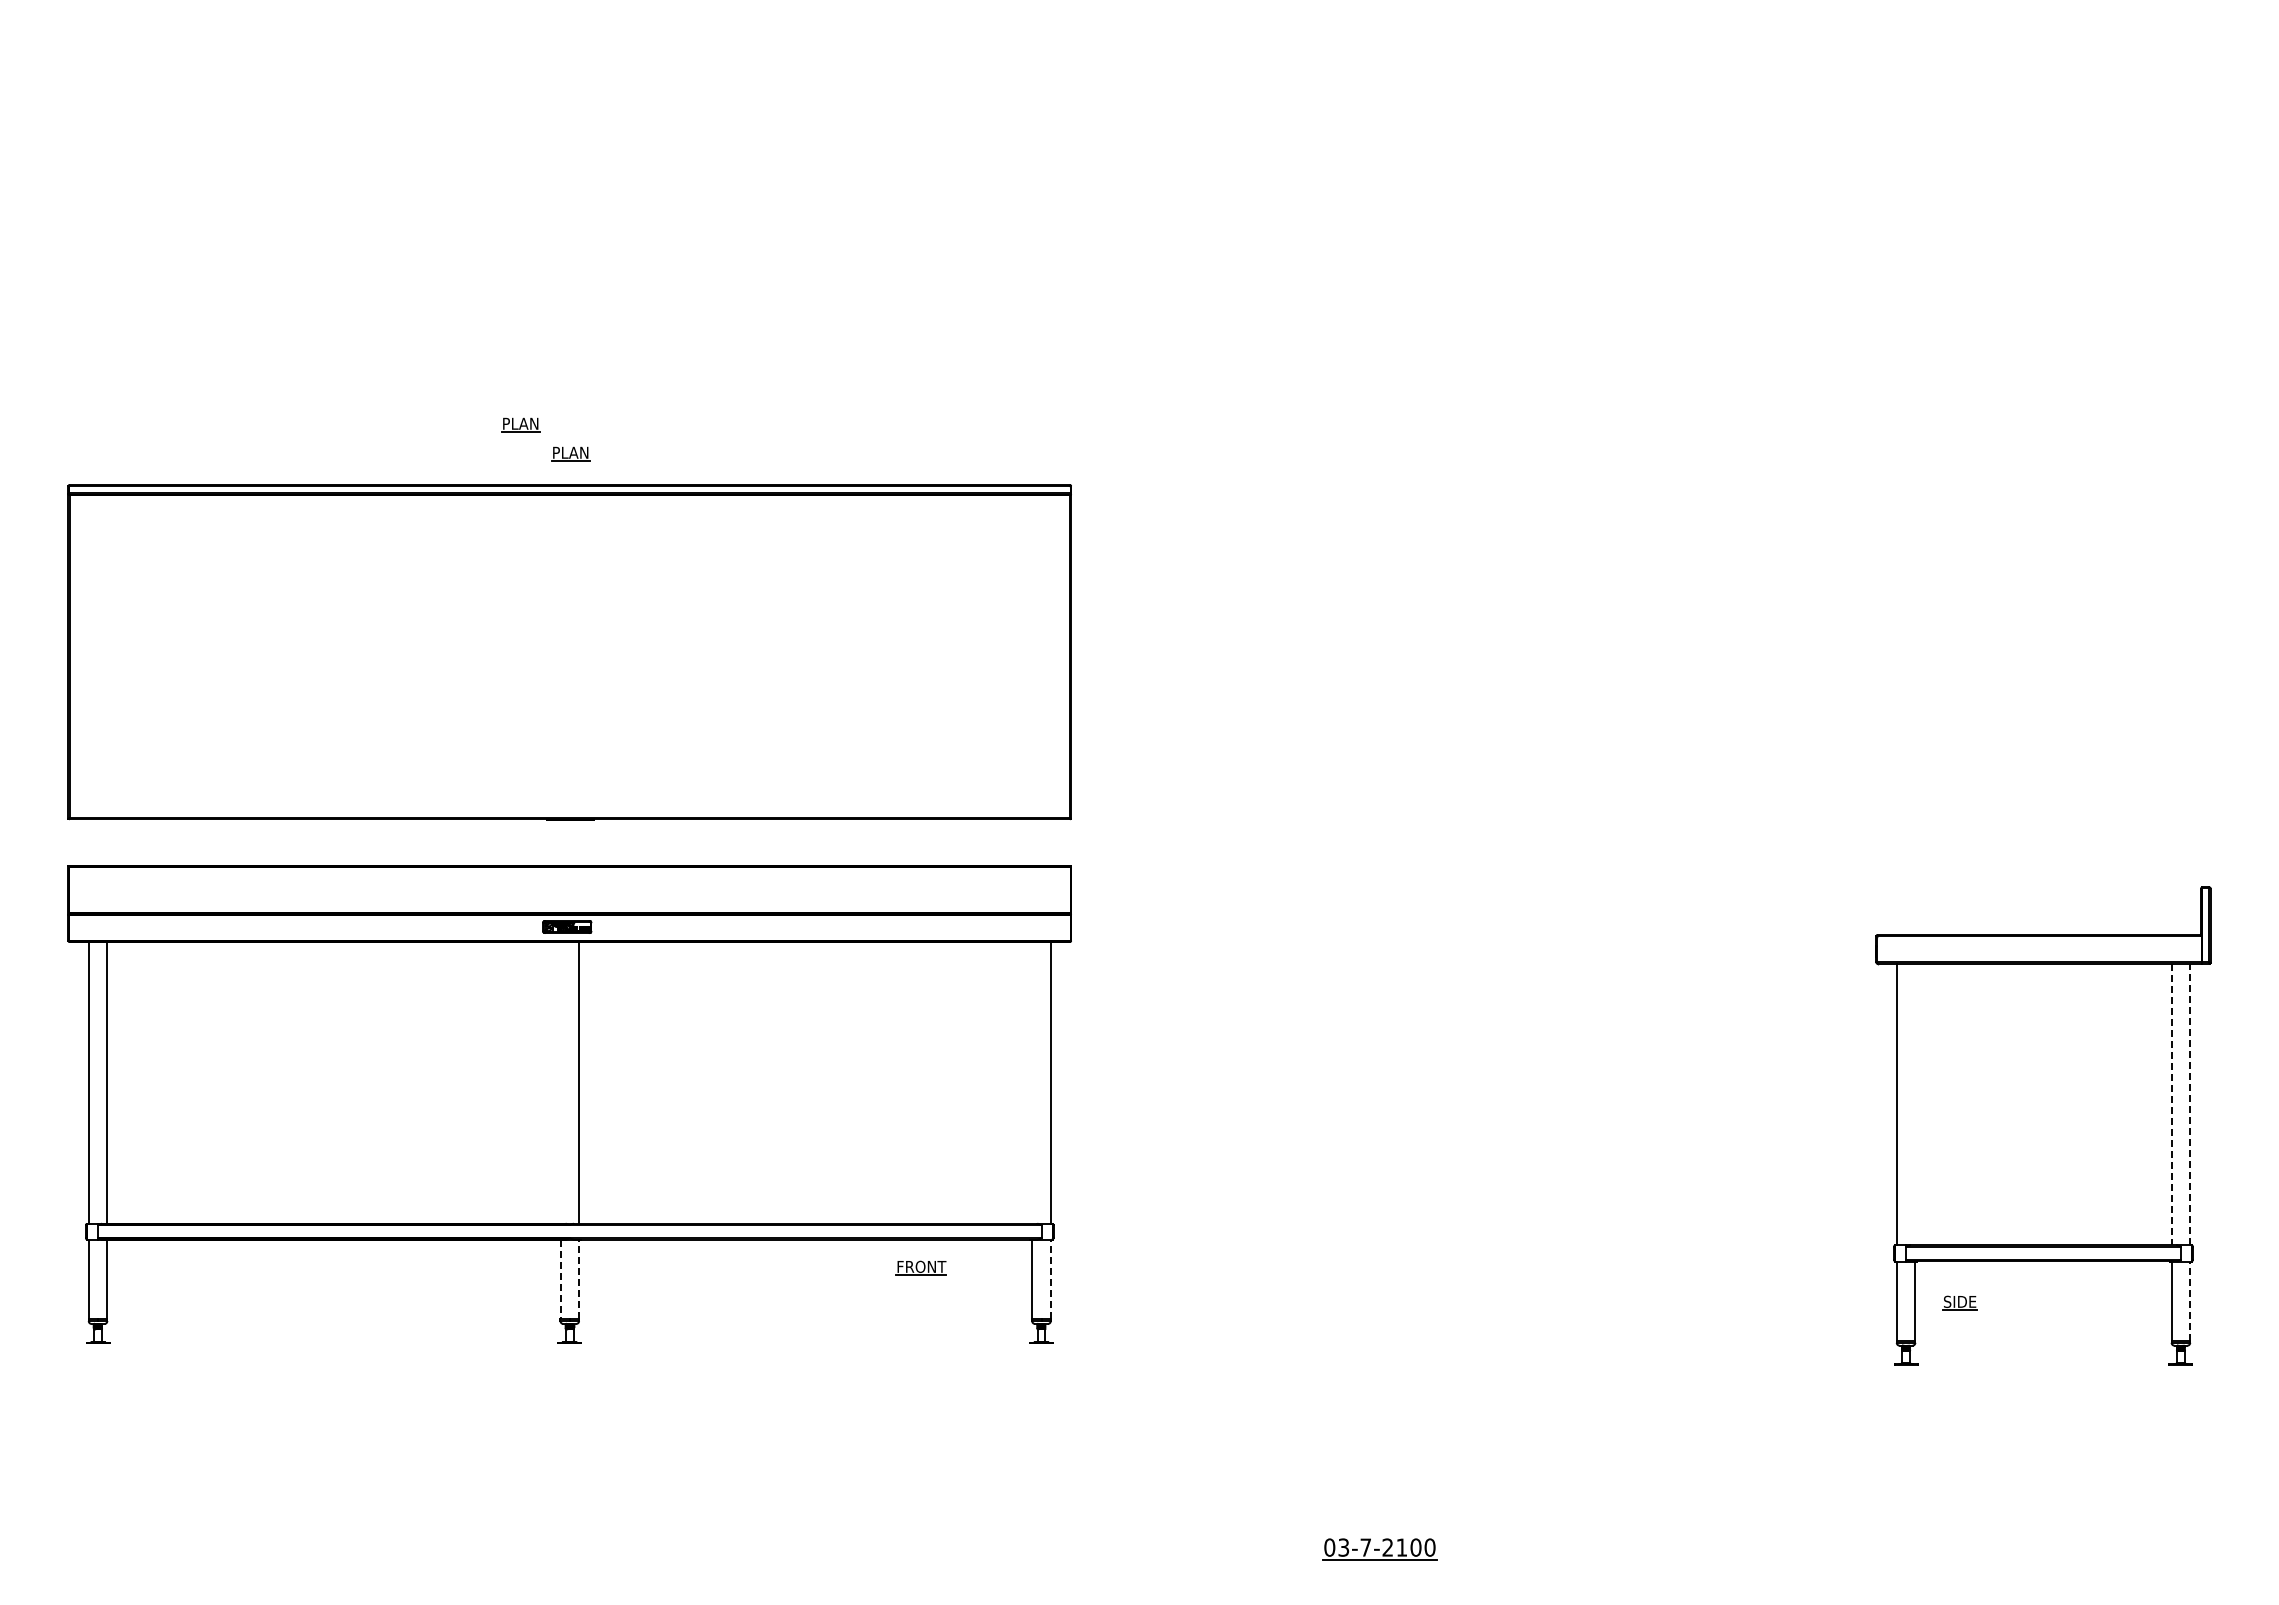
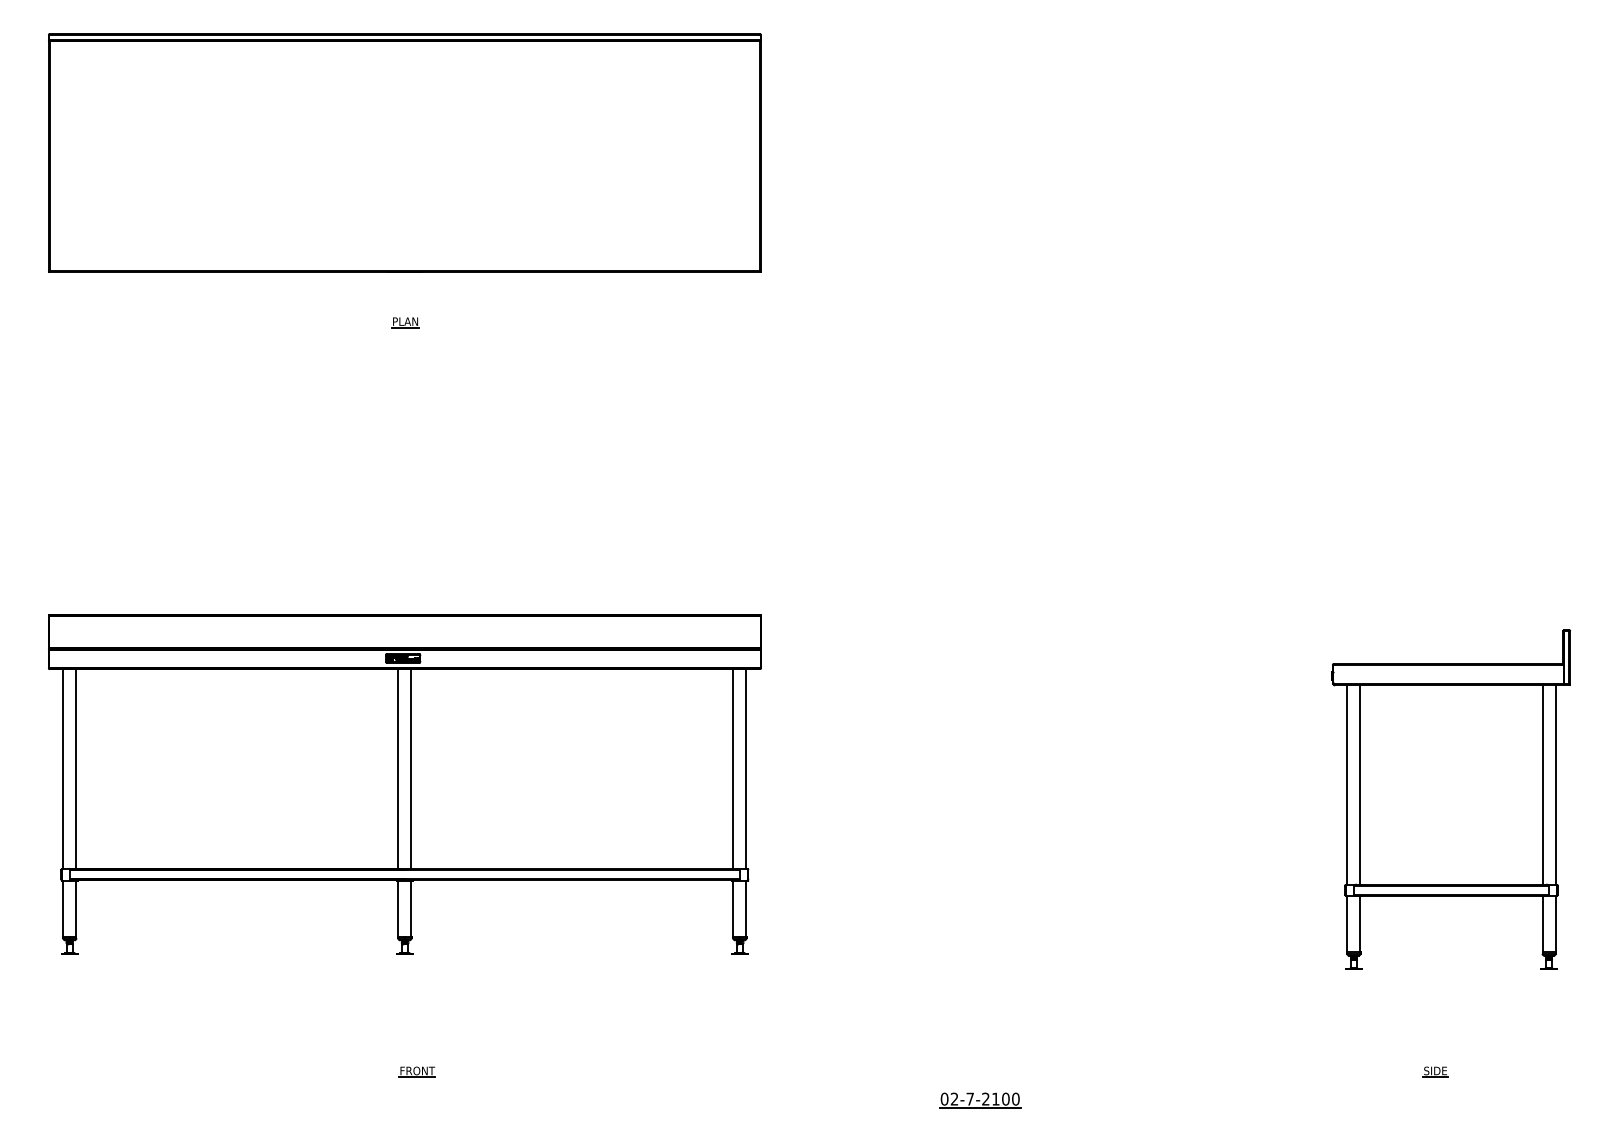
part: (520, 424) -> (369, 301), removed
part: (569, 652) -> (404, 153), moved
line: (560, 1082) -> (398, 768), added
line: (1032, 1082) -> (733, 768), added
line: (1915, 1104) -> (1360, 784), added
line: (2171, 1104) -> (1542, 784), dashed -> solid
line: (2190, 1104) -> (1555, 784), dashed -> solid
part: (920, 1267) -> (416, 1071), moved
line: (560, 1279) -> (398, 908), dashed -> solid
line: (578, 1279) -> (411, 908), dashed -> solid
line: (1050, 1279) -> (746, 908), dashed -> solid
line: (2190, 1301) -> (1555, 924), dashed -> solid
part: (1959, 1302) -> (1435, 1071), moved
text: (1343, 1547) -> (954, 1099), 03-7-2100 -> 02-7-2100

